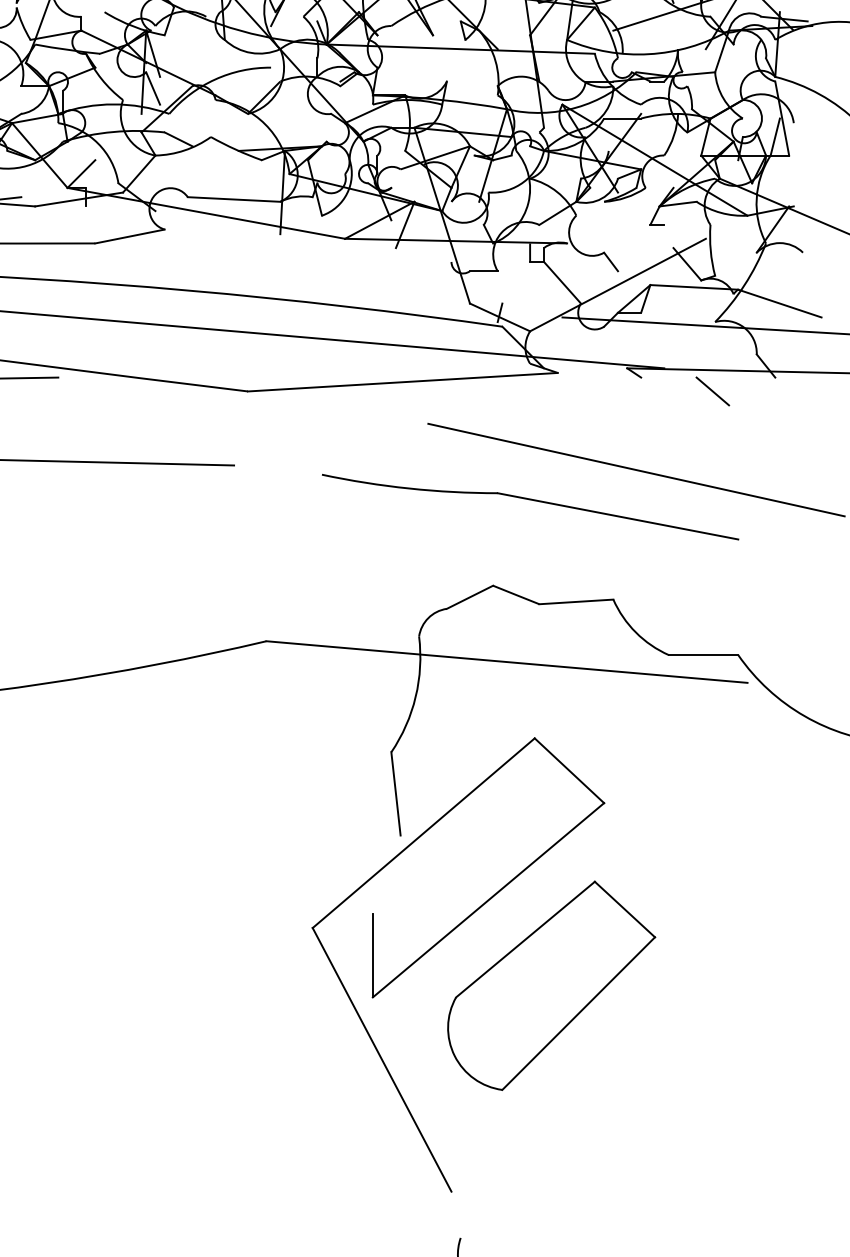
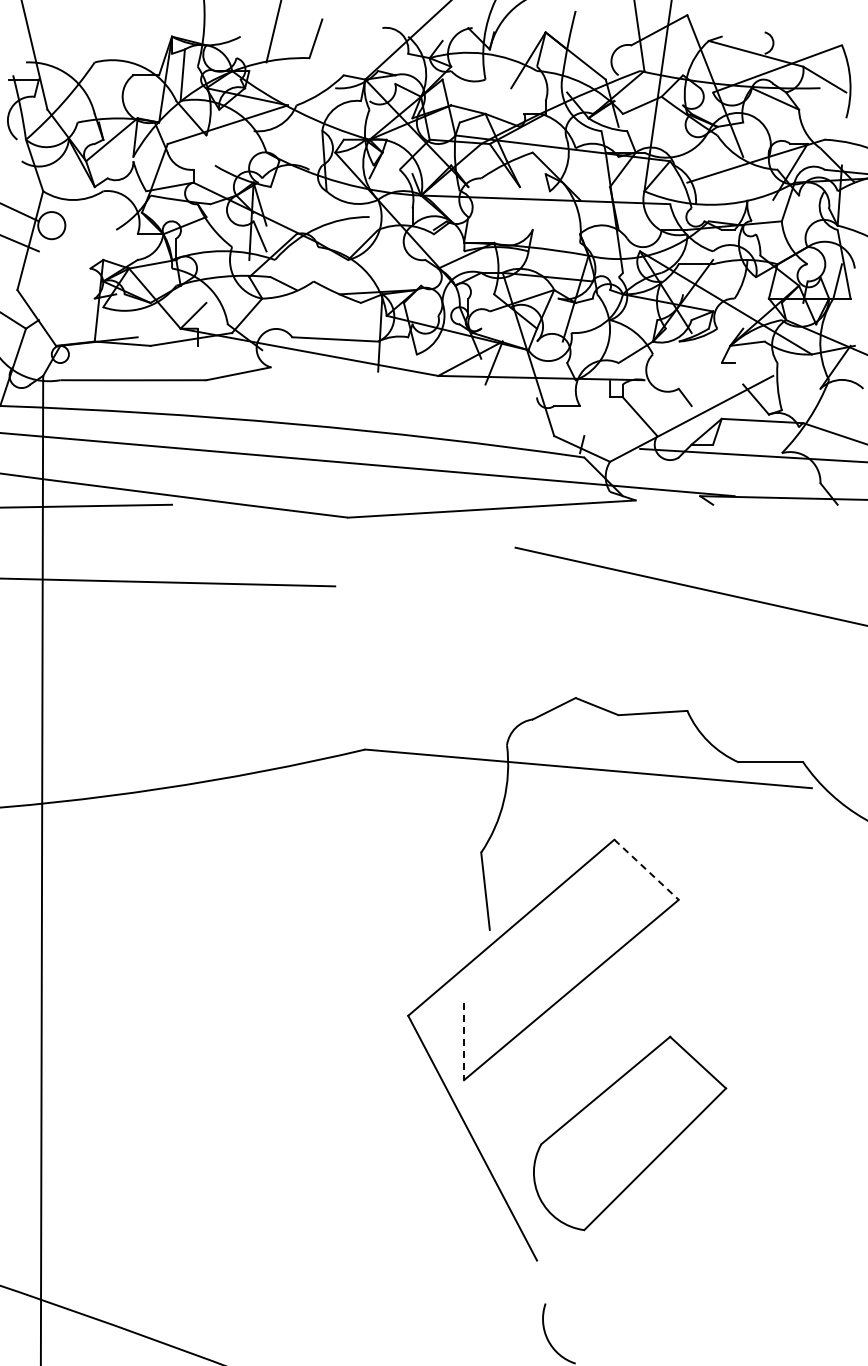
line: (712, 391) -> (779, 517), removed
part: (530, 506) -> (610, 624), removed
line: (569, 771) -> (646, 870), solid -> dashed
line: (373, 955) -> (464, 1041), solid -> dashed
part: (552, 985) -> (630, 1133), moved

